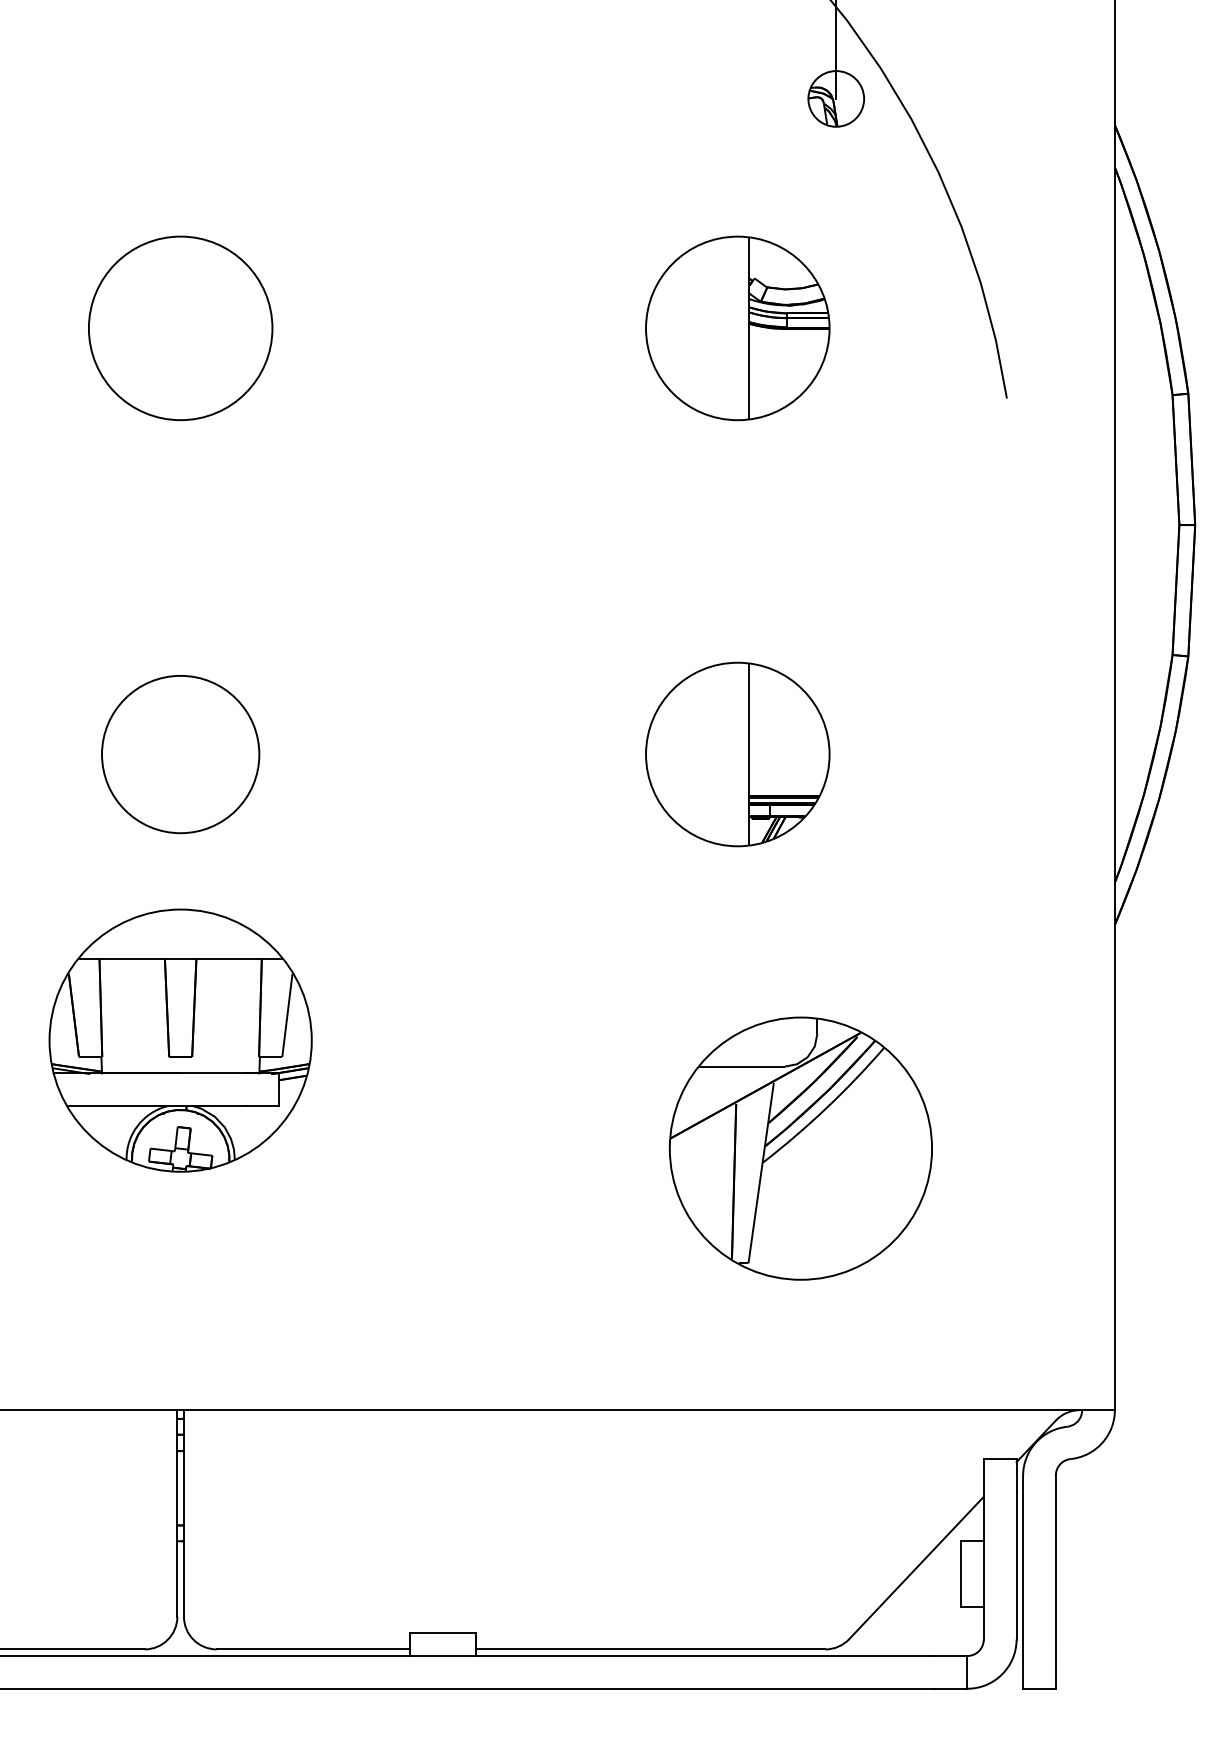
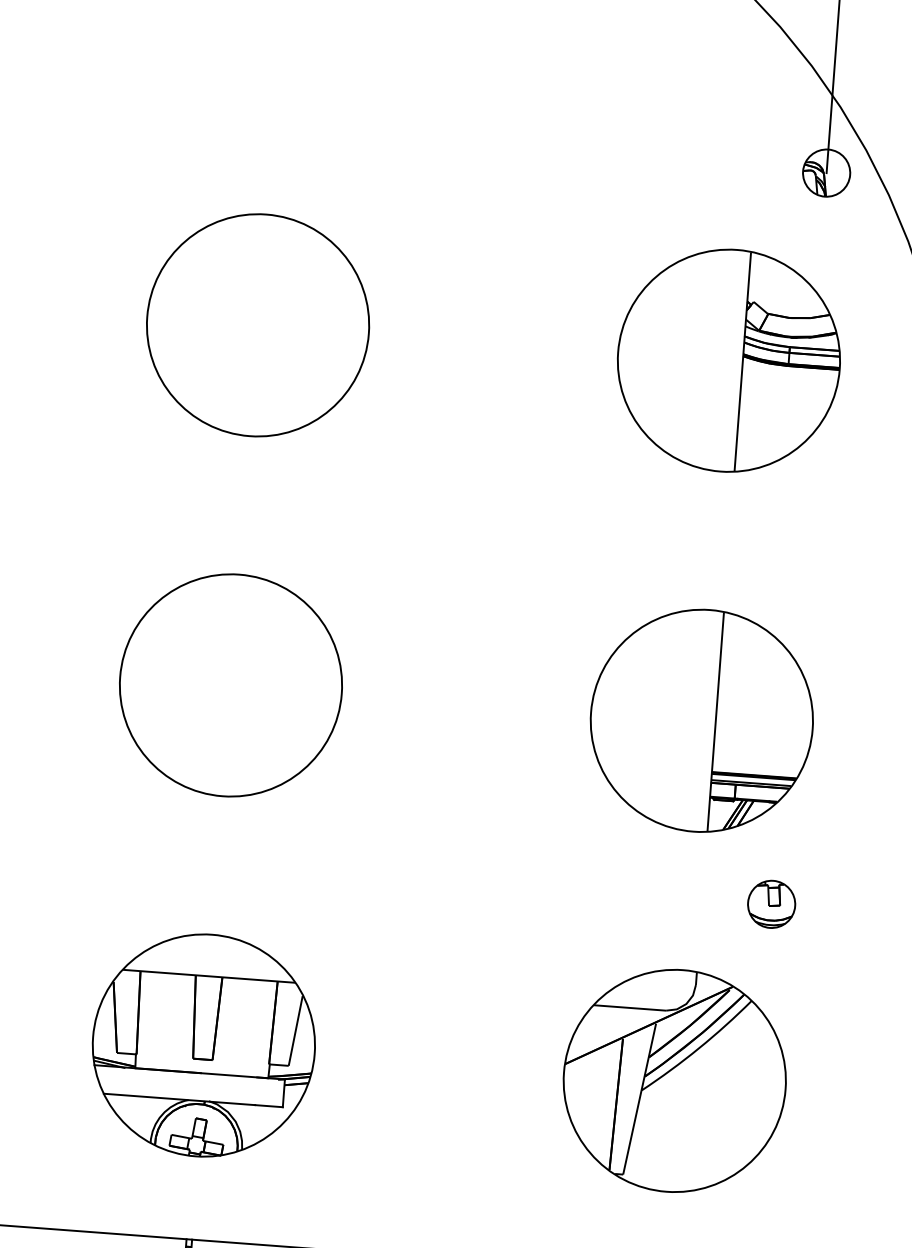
circle: (180, 328) -> (257, 325), size x1.43
part: (737, 328) -> (728, 360), size x1.43
circle: (180, 754) -> (230, 685), size x1.67
part: (737, 754) -> (701, 720), size x1.43
part: (835, 964) -> (770, 904), added
part: (180, 1040) -> (203, 1045), moved
part: (800, 1148) -> (674, 1080), moved

